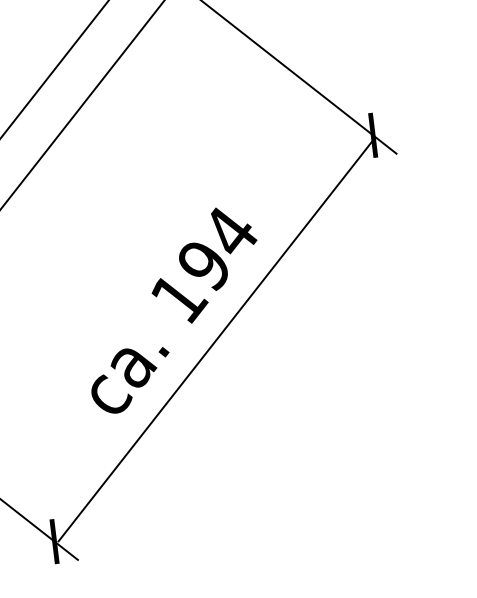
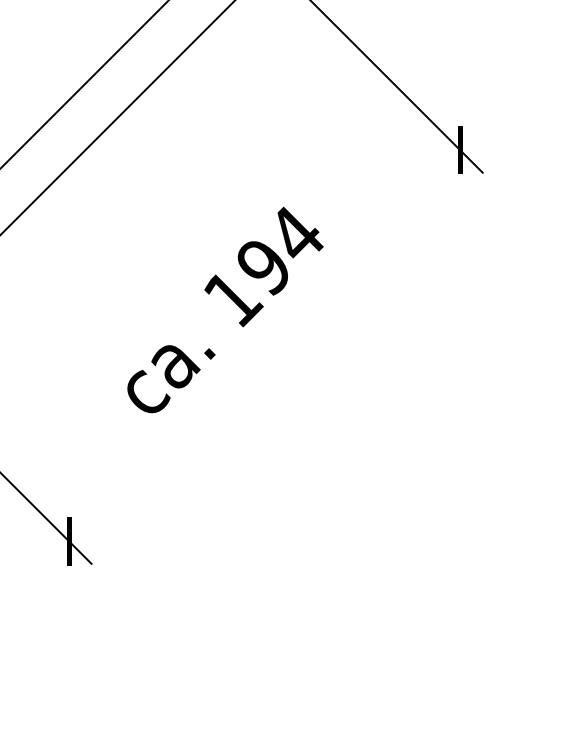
line: (215, 339) -> (266, 347), removed

